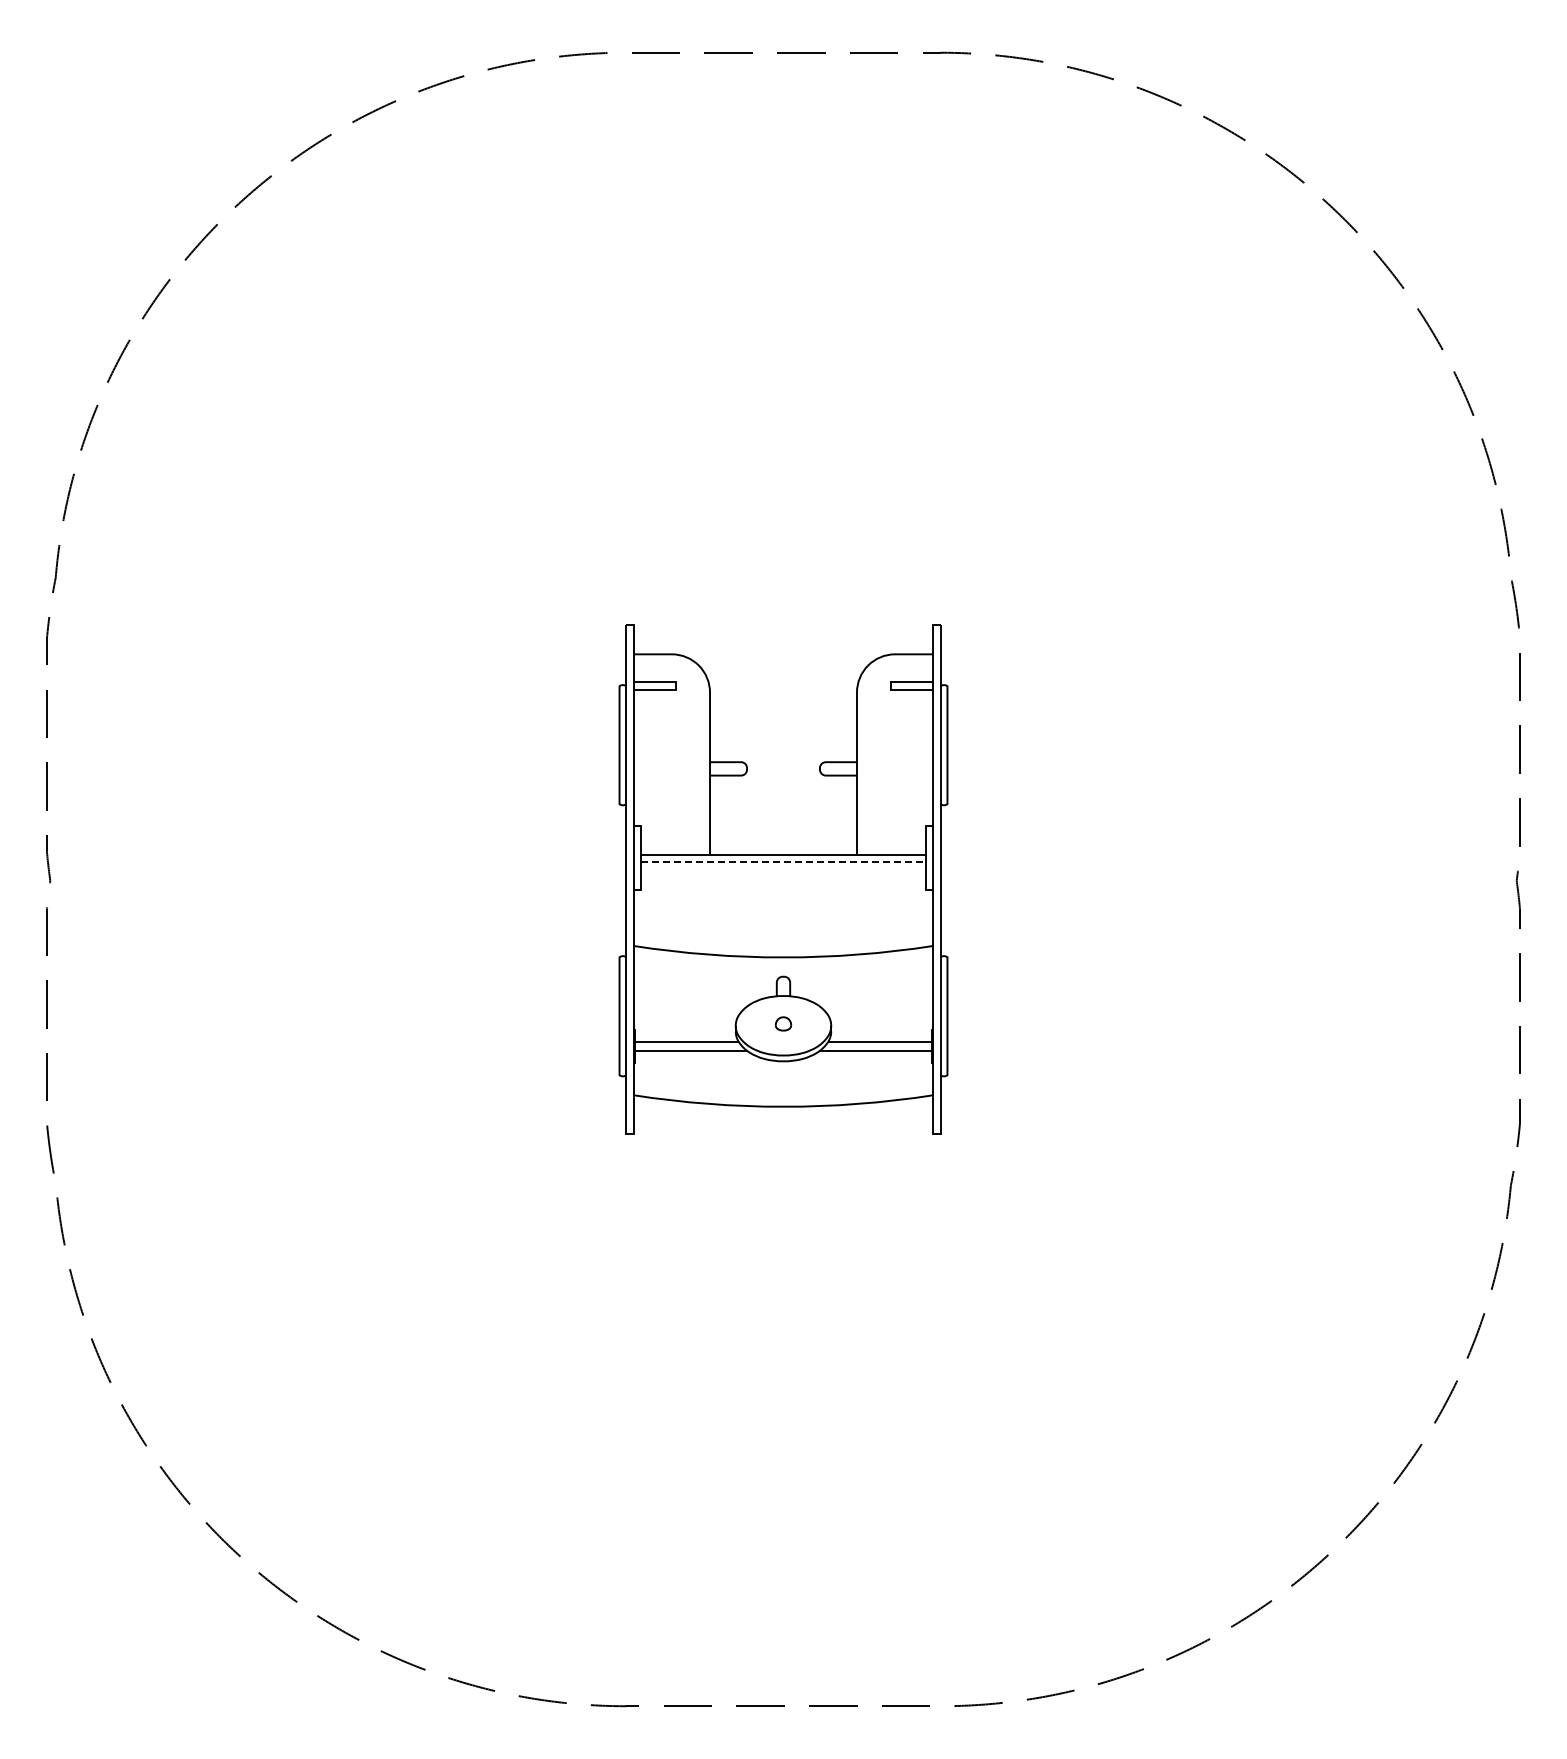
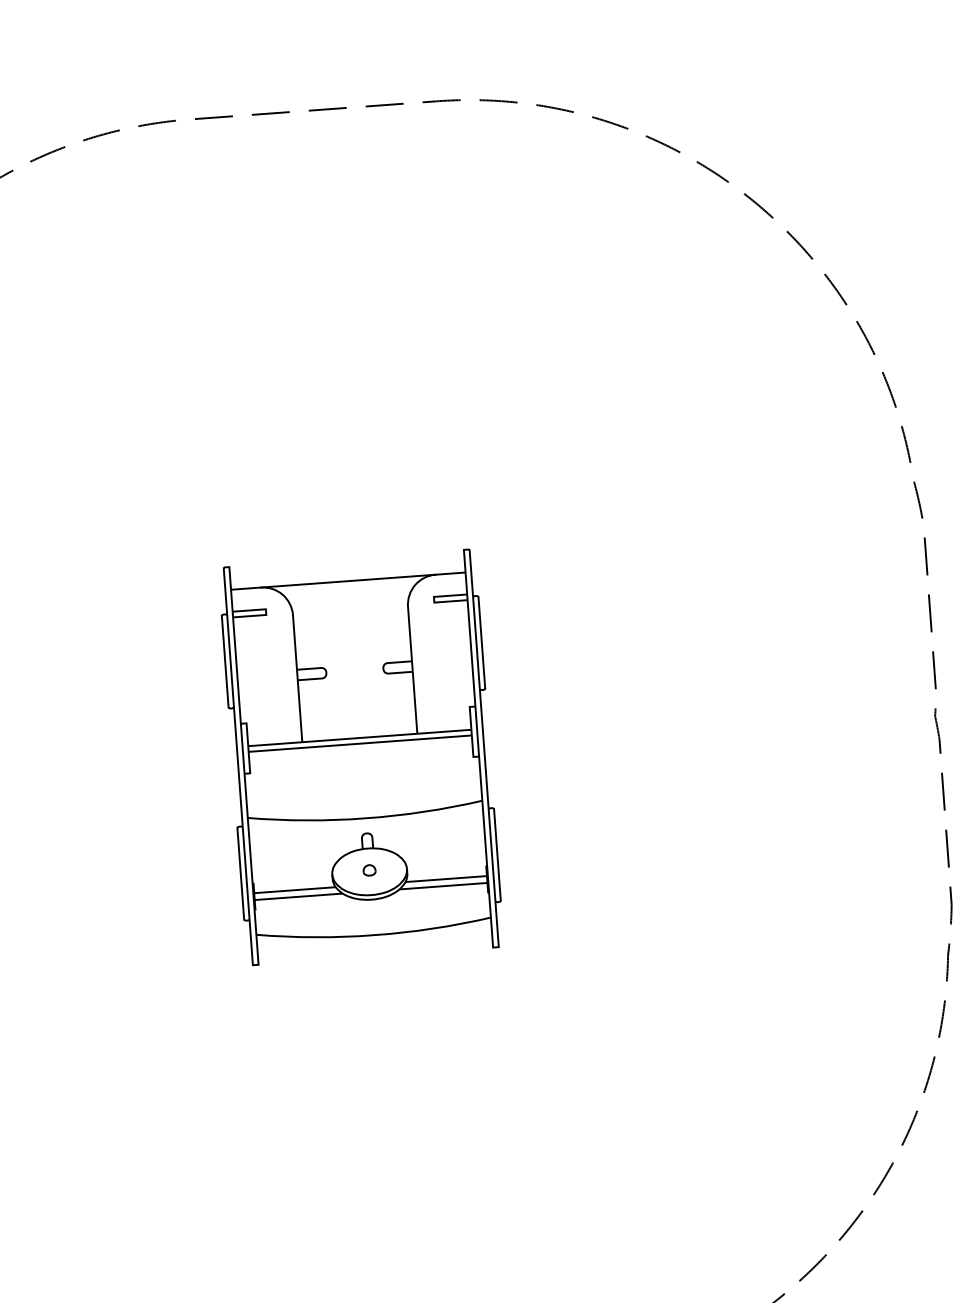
line: (783, 654) -> (348, 581), added
line: (783, 862) -> (360, 744), dashed -> solid

